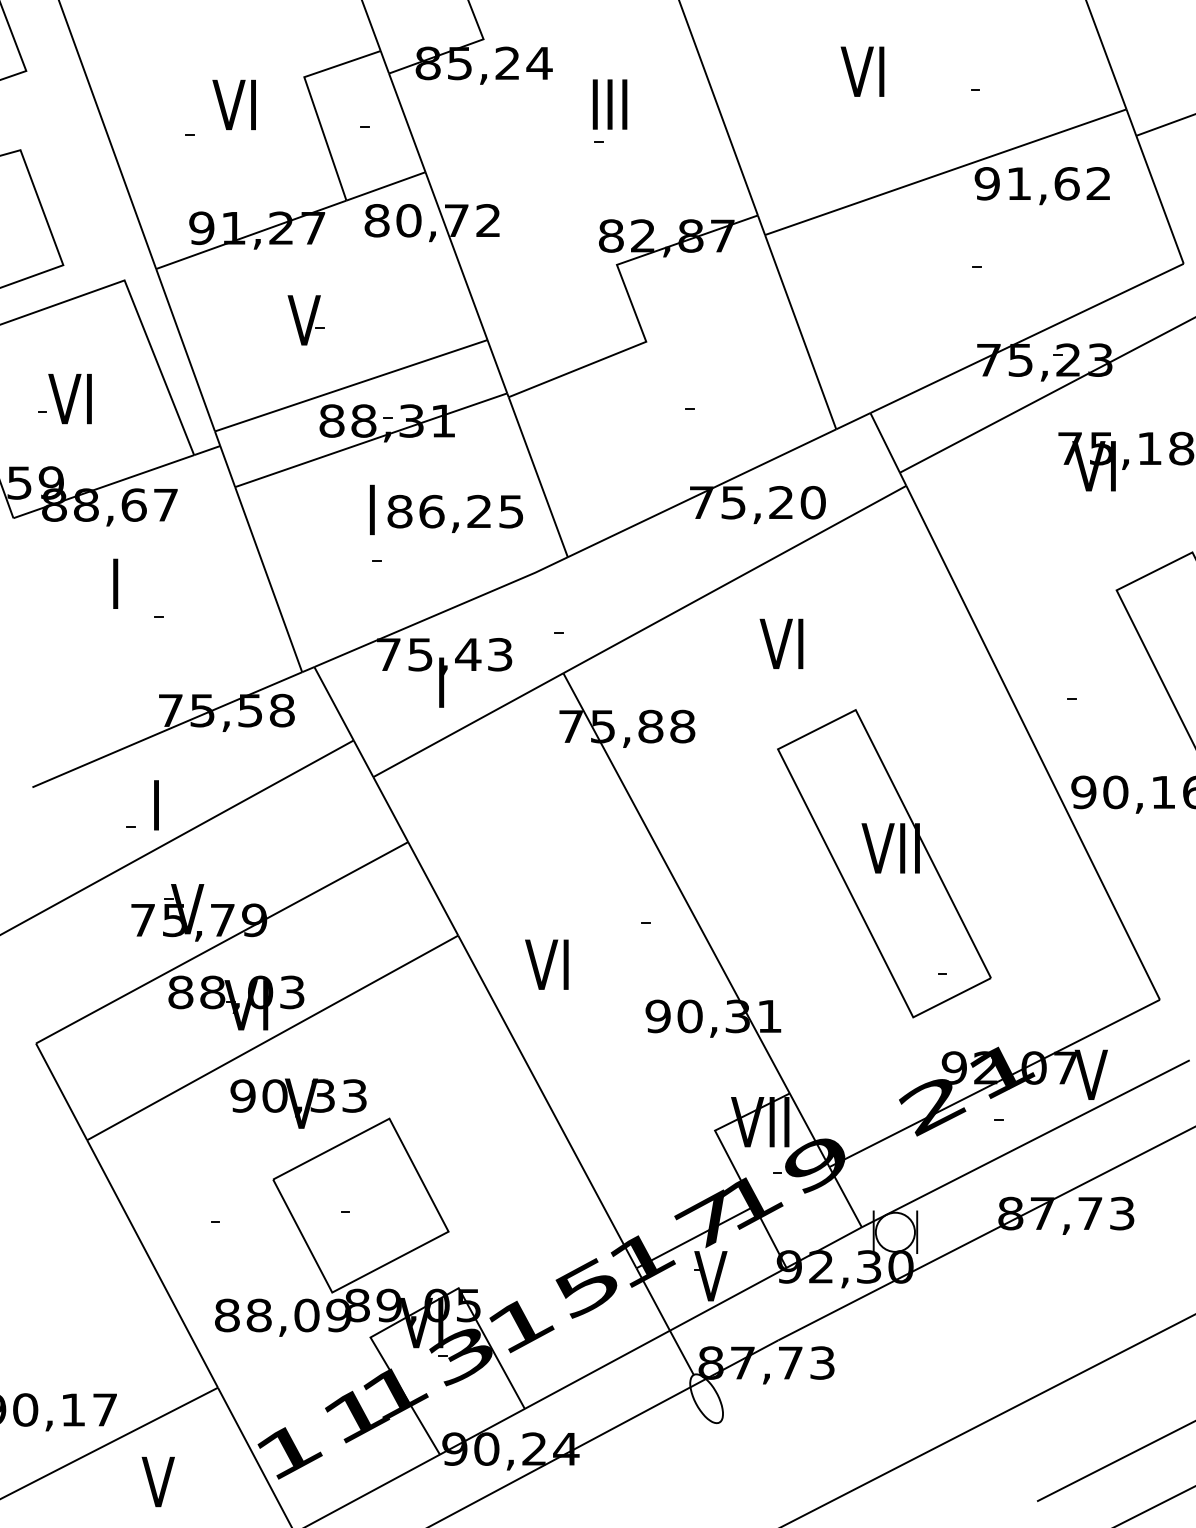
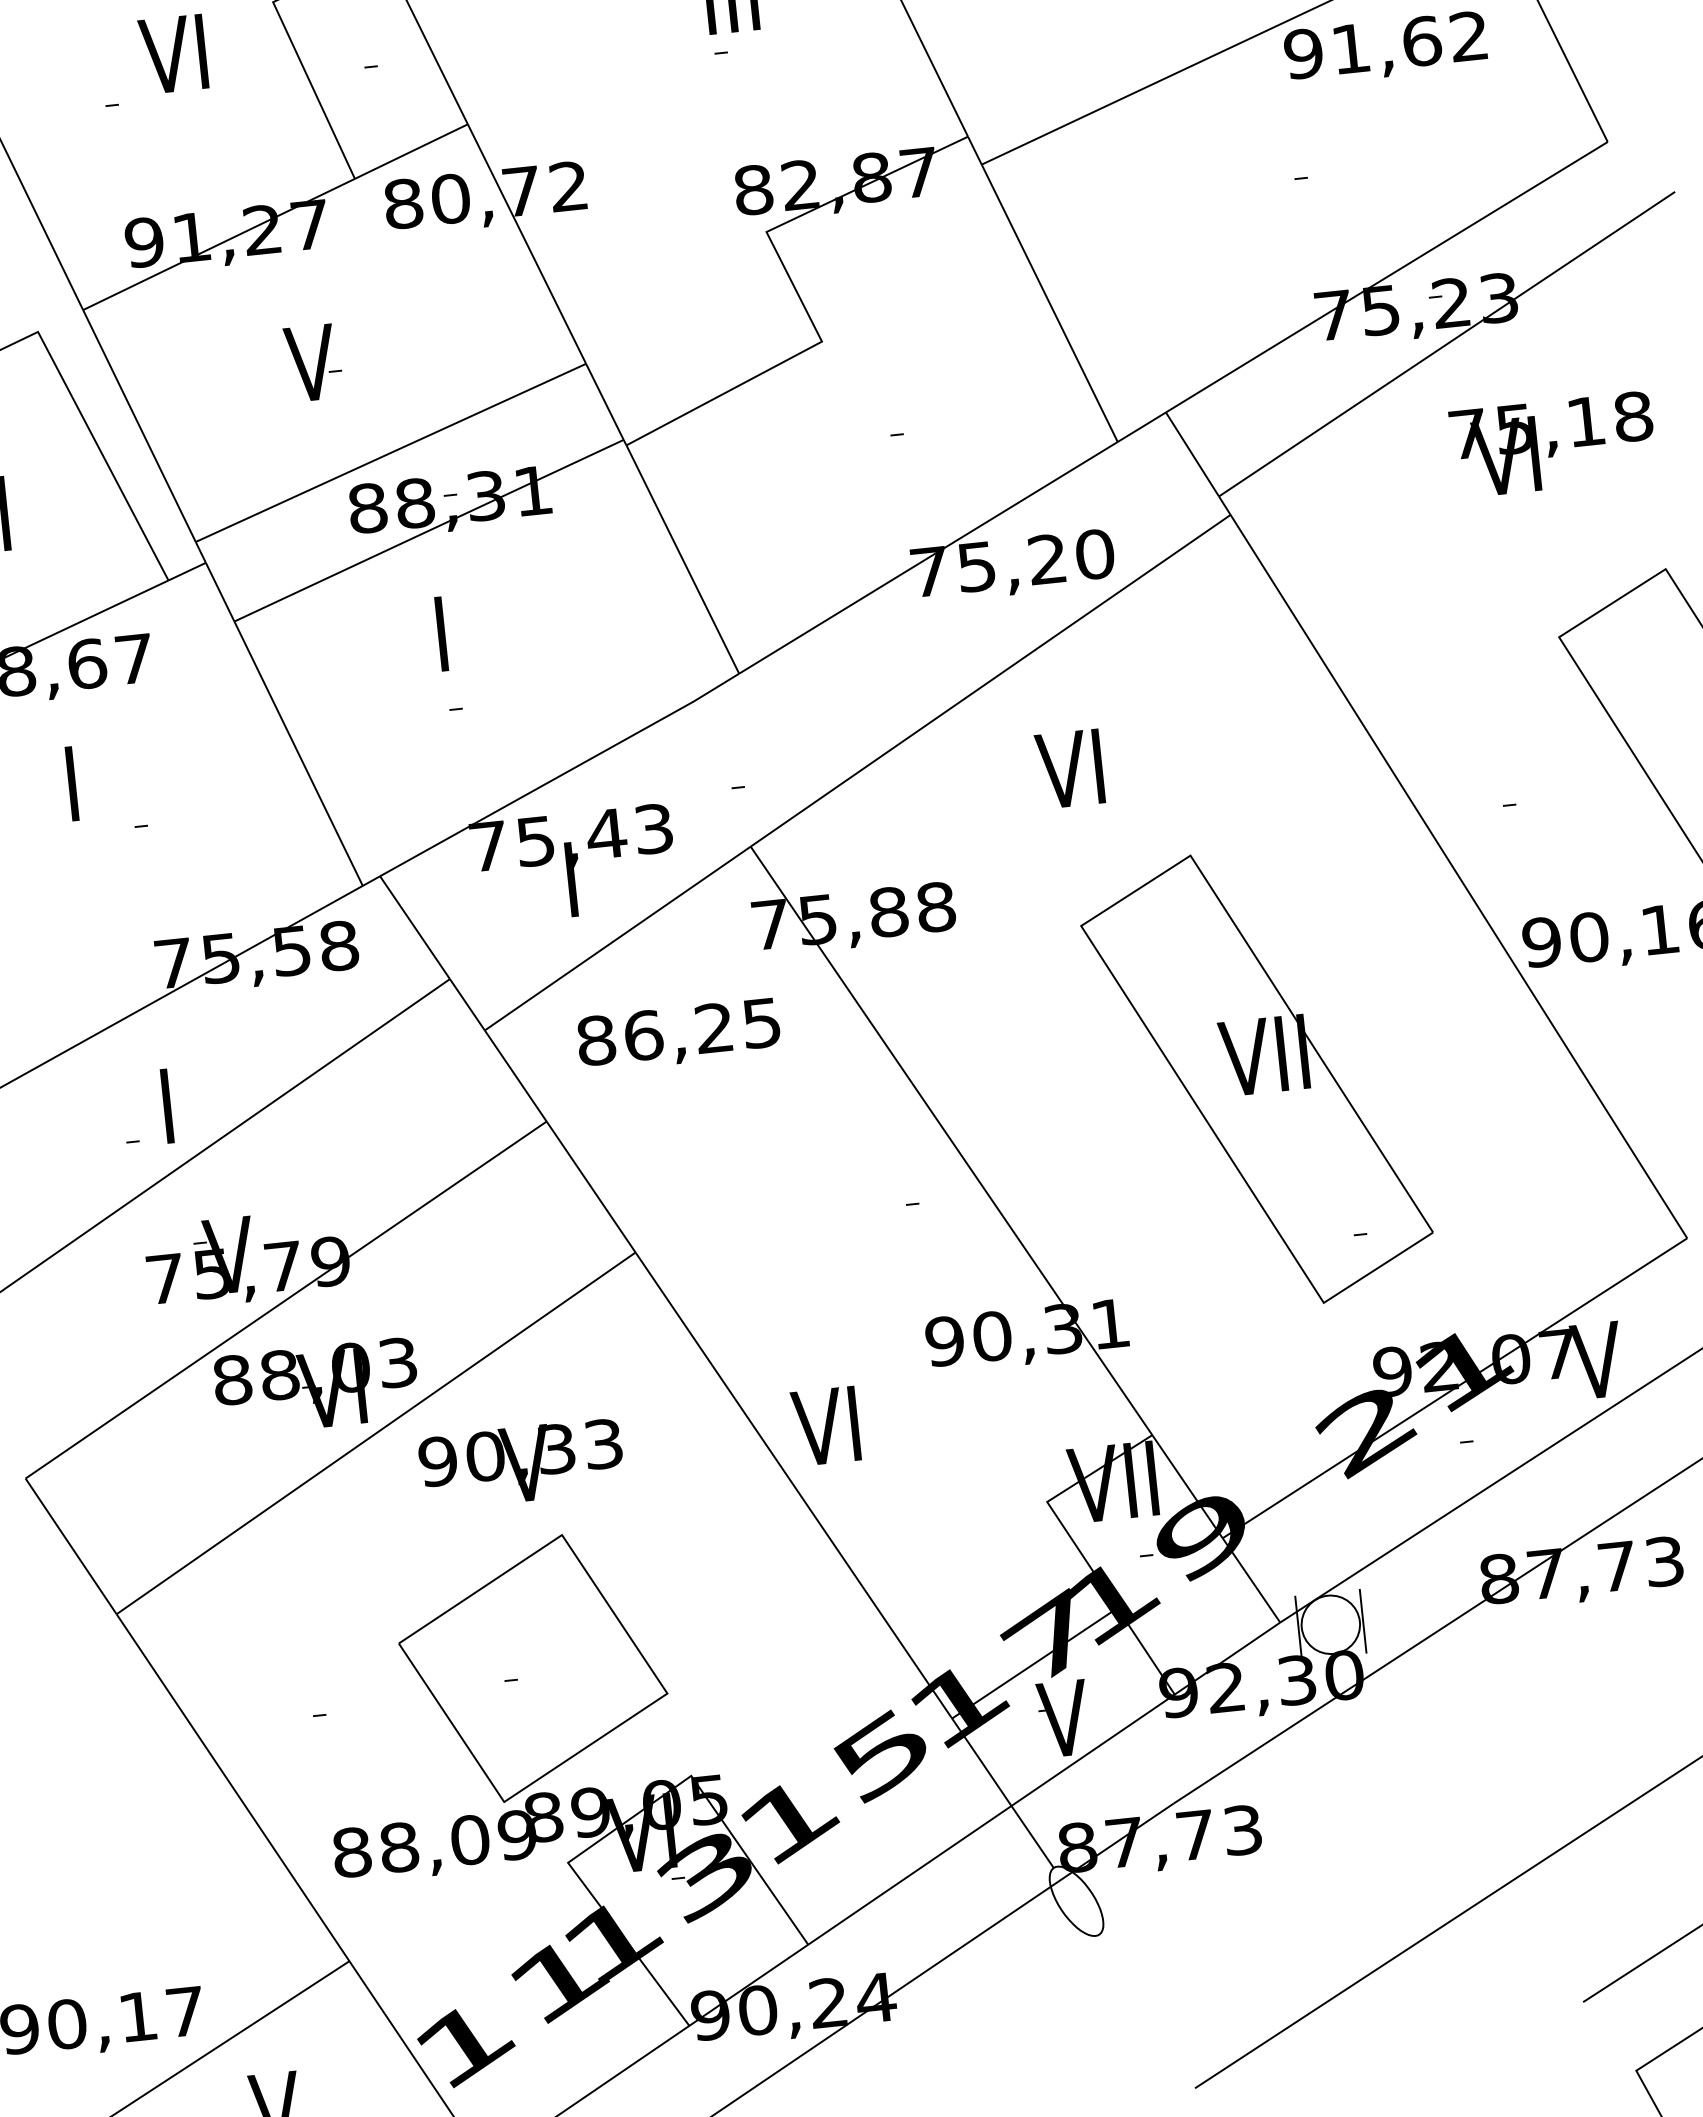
text: (455, 513) -> (679, 1034), moved
text: (546, 964) -> (825, 1426), moved
text: (298, 1103) -> (521, 1463), moved

